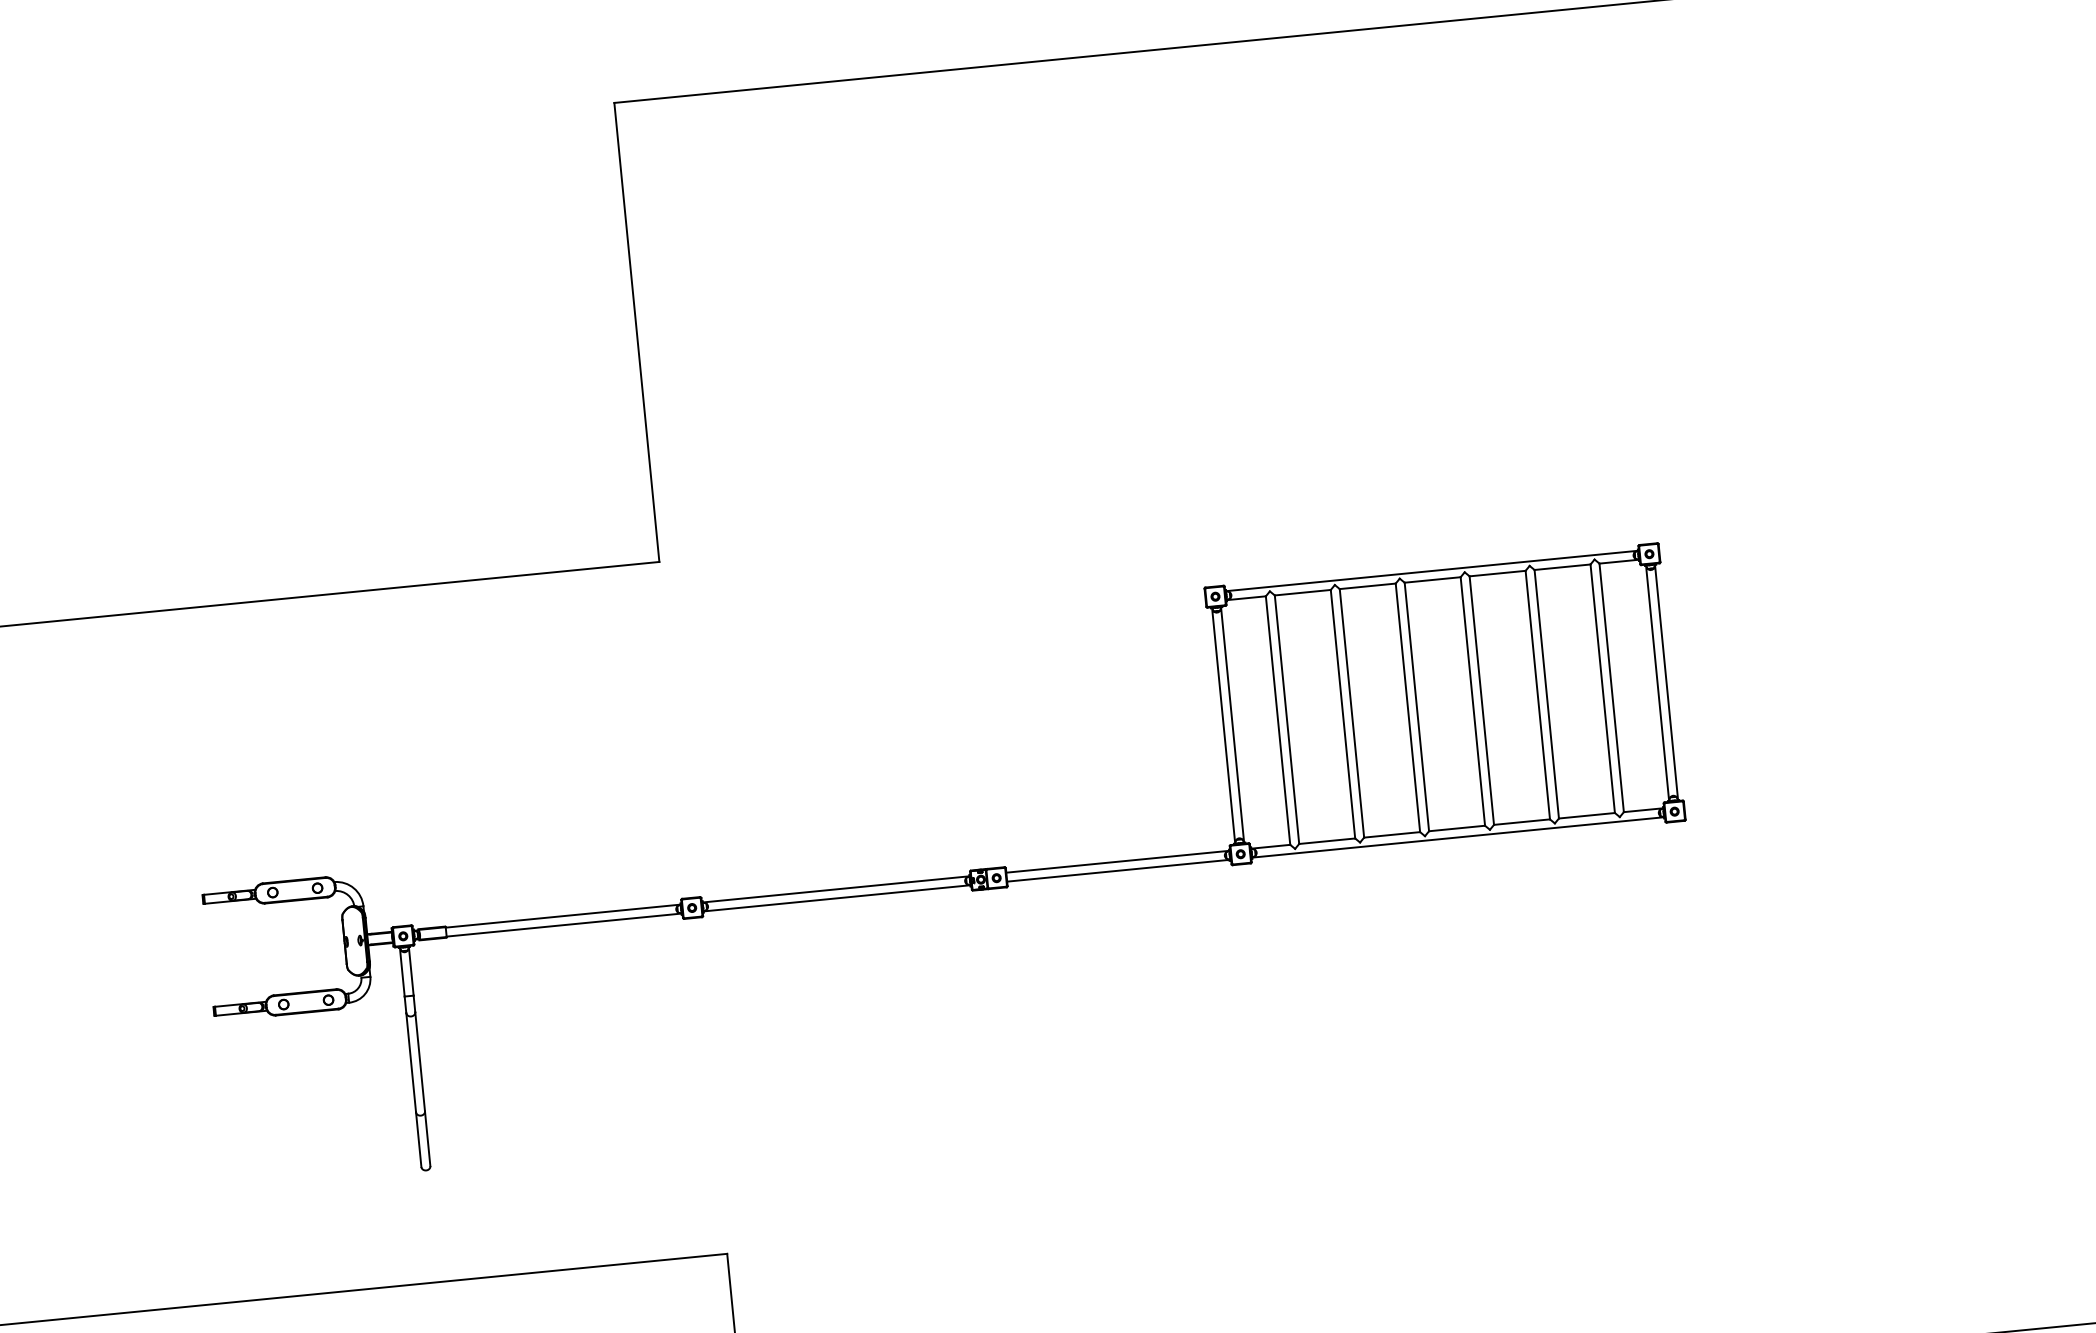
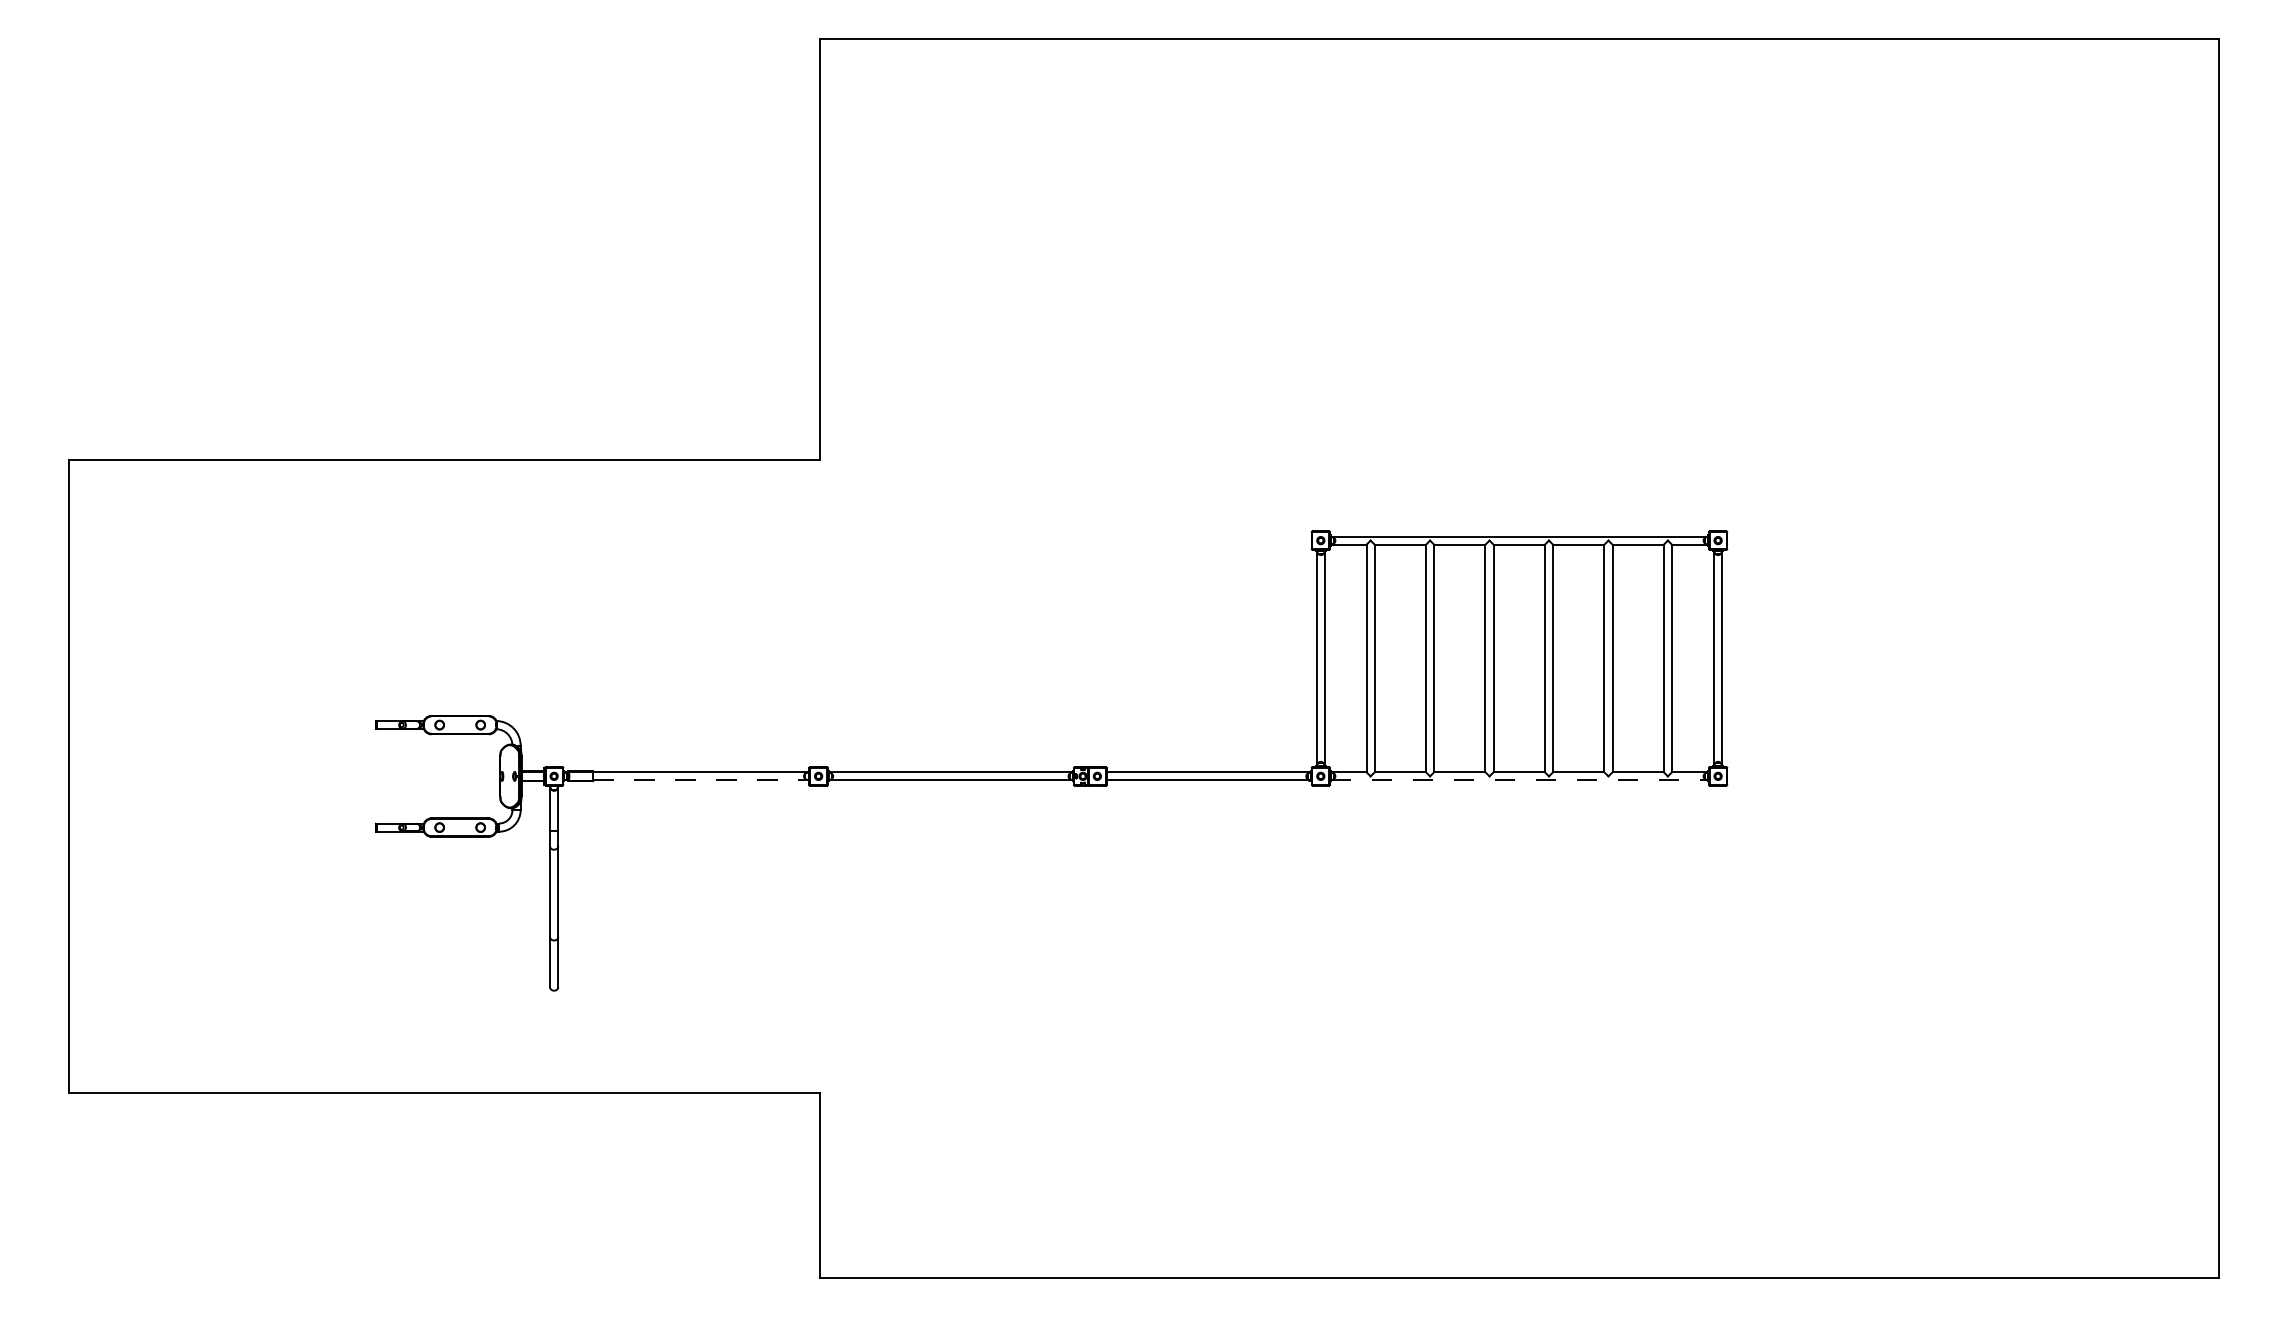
line: (1458, 837) -> (1519, 780), solid -> dashed
line: (563, 925) -> (700, 780), solid -> dashed

